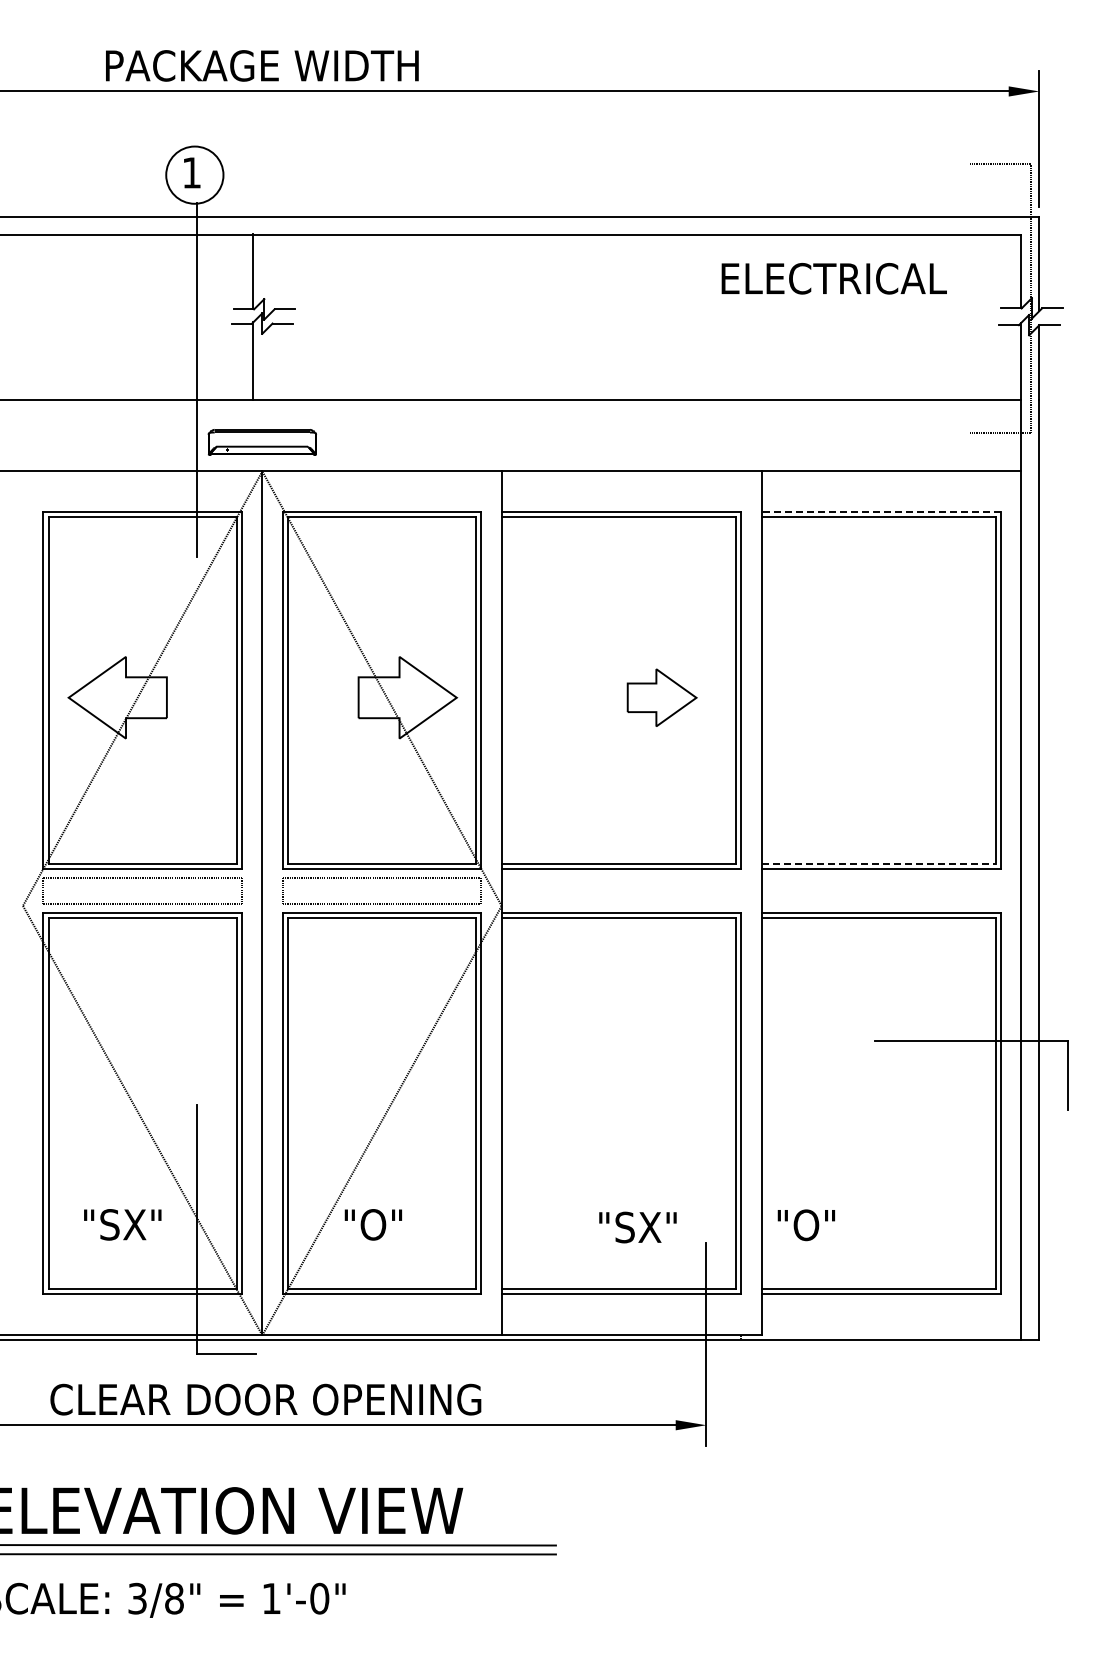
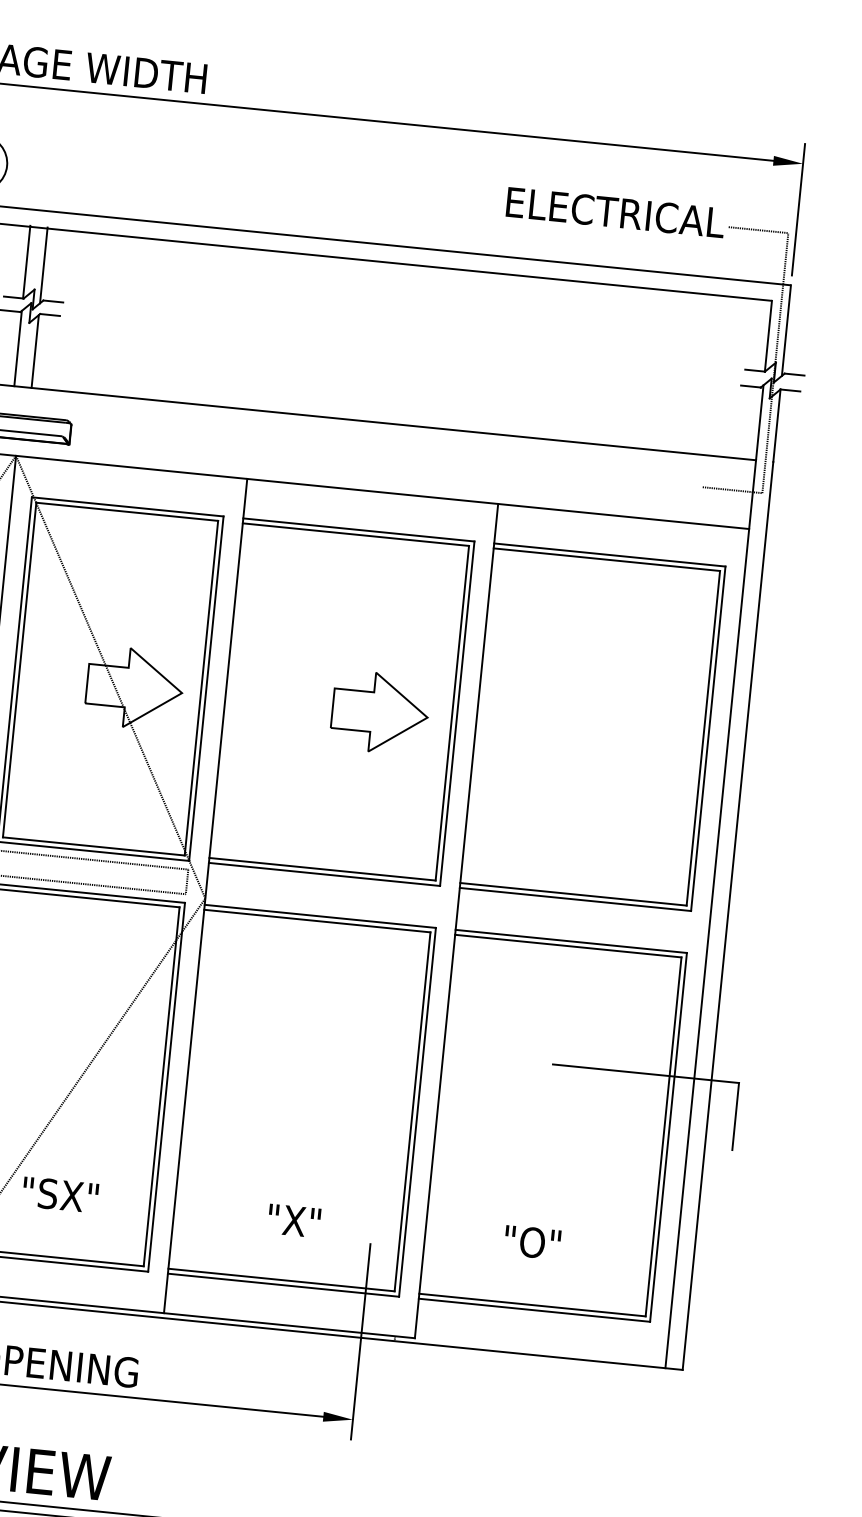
line: (271, 273) -> (43, 265), added
text: (833, 278) -> (614, 212), moved
line: (271, 362) -> (35, 351), added
line: (881, 512) -> (610, 555), dashed -> solid
part: (662, 697) -> (380, 712), size x1.43
line: (879, 863) -> (574, 893), dashed -> solid
text: (391, 1224) -> (68, 1195), "O" -> "SX"
text: (805, 1225) -> (531, 1242), moved
text: (645, 1227) -> (313, 1222), "SX" -> "X"

